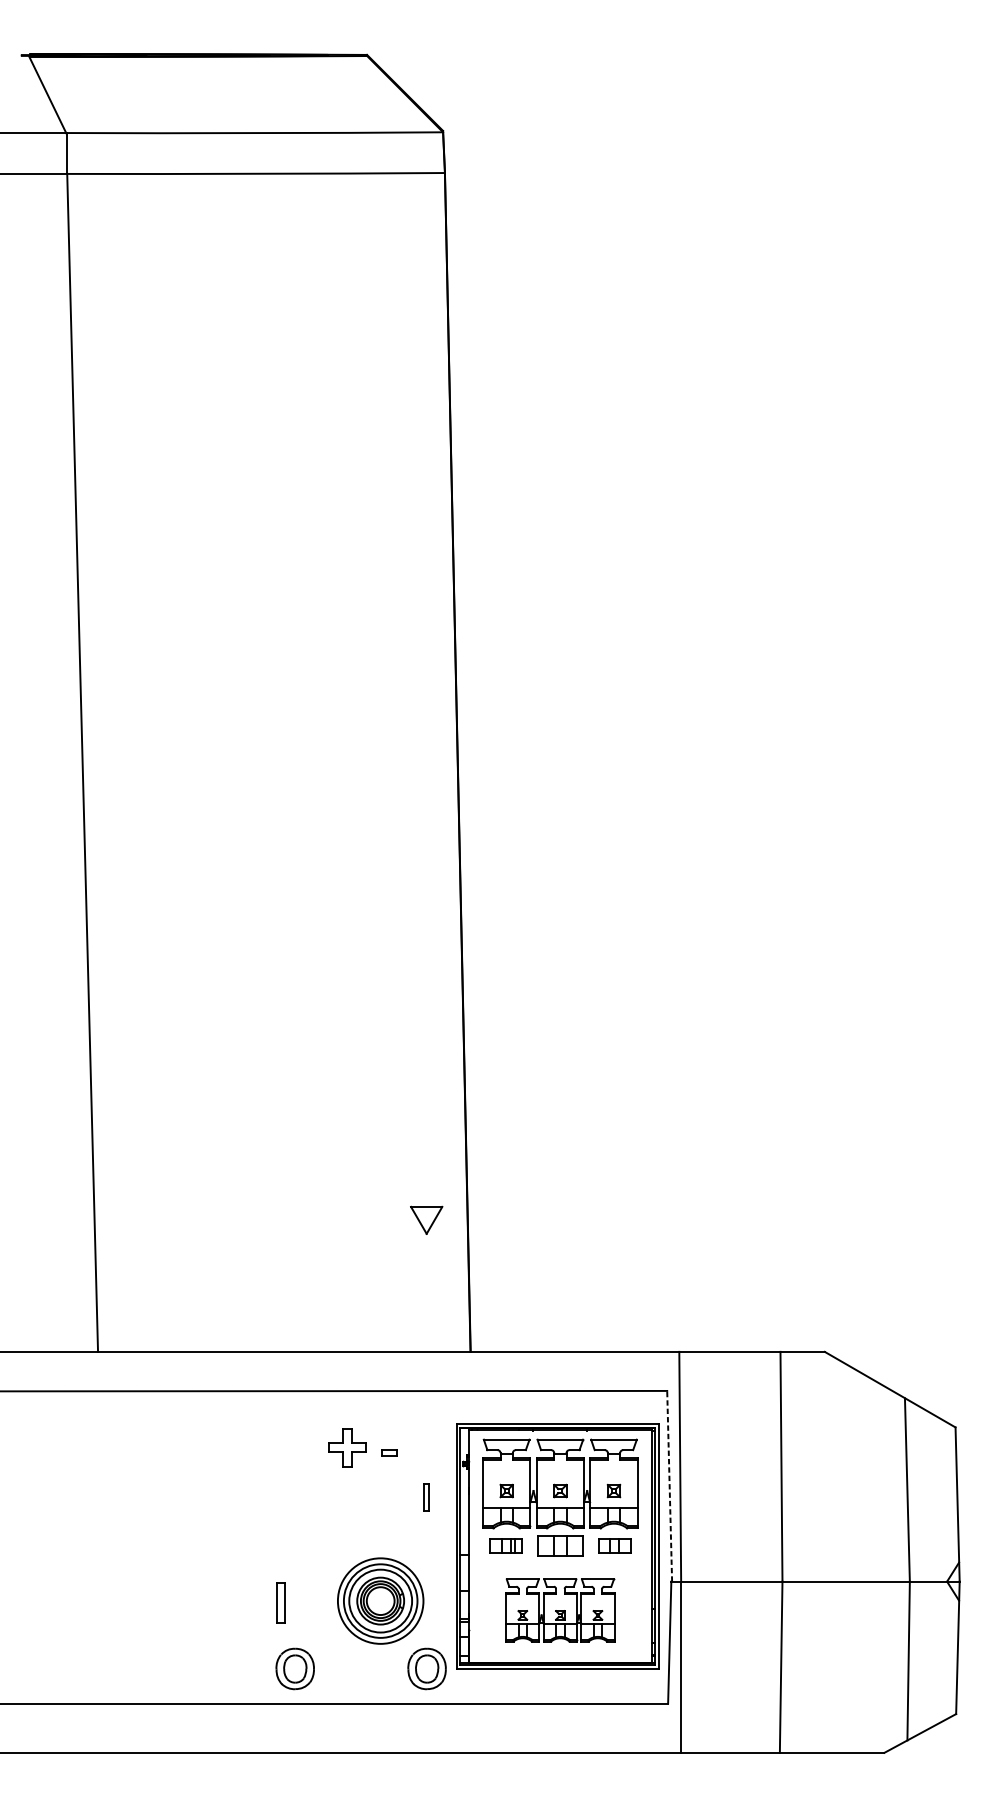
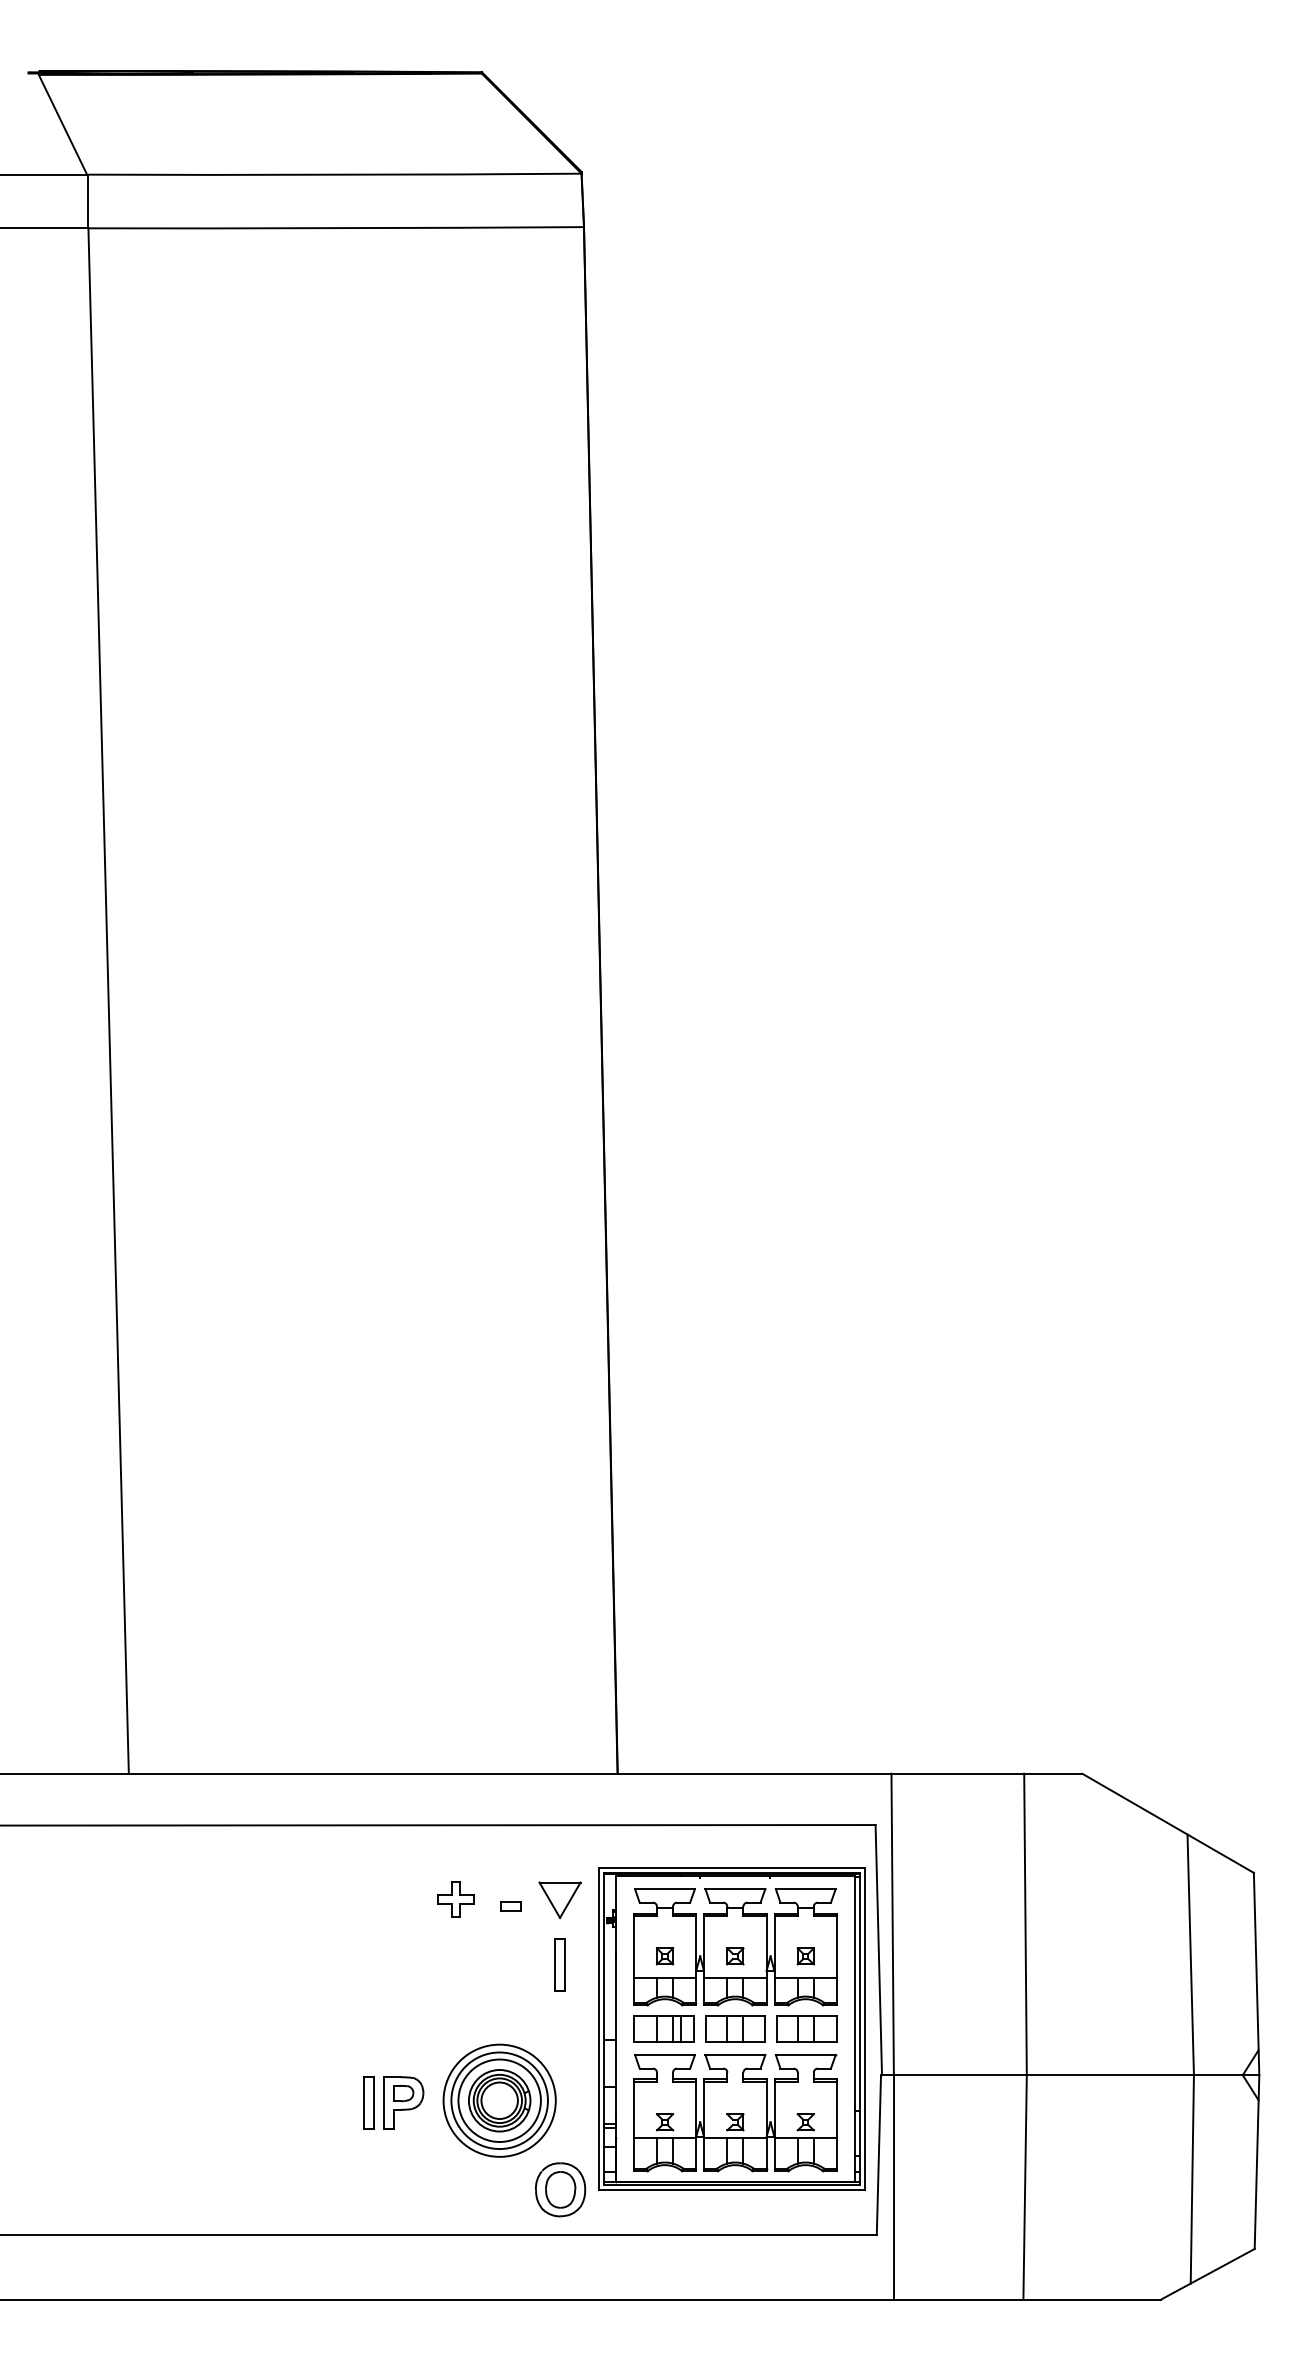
part: (426, 1219) -> (559, 1899), moved
part: (347, 1447) -> (455, 1899), size x0.71
line: (669, 1485) -> (878, 1949), dashed -> solid
part: (426, 1497) -> (559, 1964), size x1.43
part: (505, 1546) -> (663, 2028), size x1.43
part: (614, 1546) -> (806, 2028), size x1.43
part: (307, 1602) -> (403, 2102), added
part: (560, 1610) -> (735, 2112), size x1.43
part: (295, 1668) -> (387, 2189), removed

